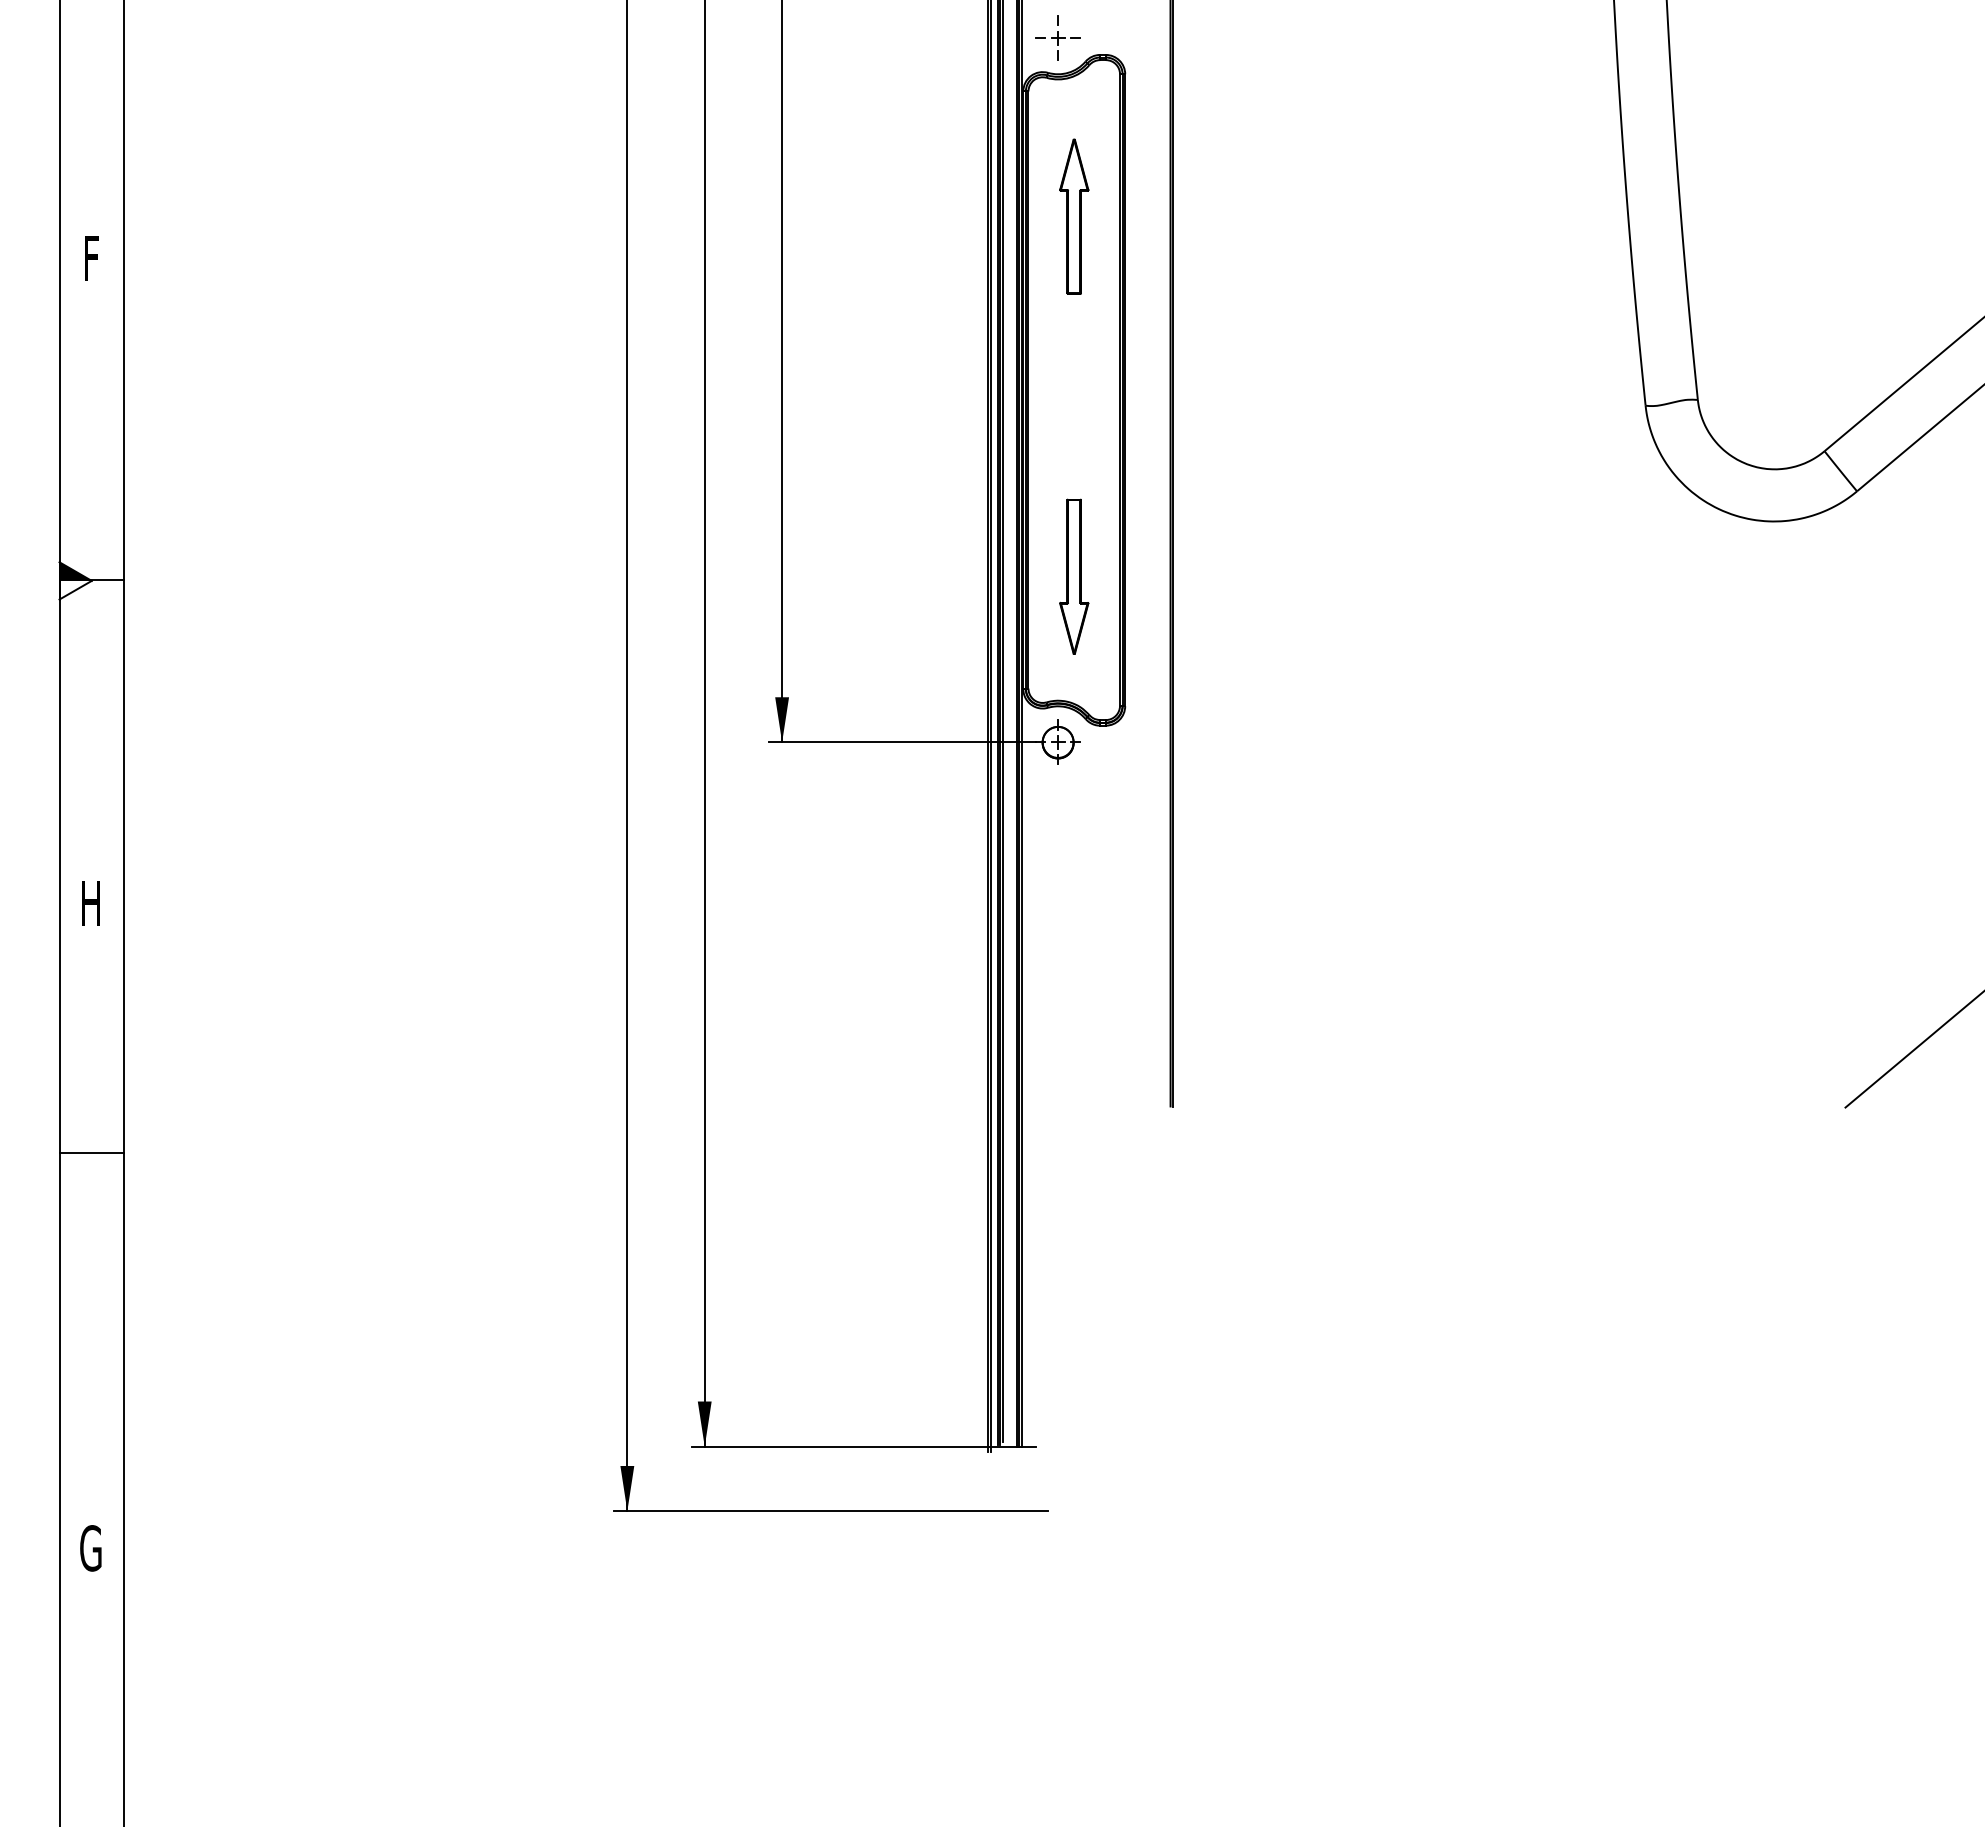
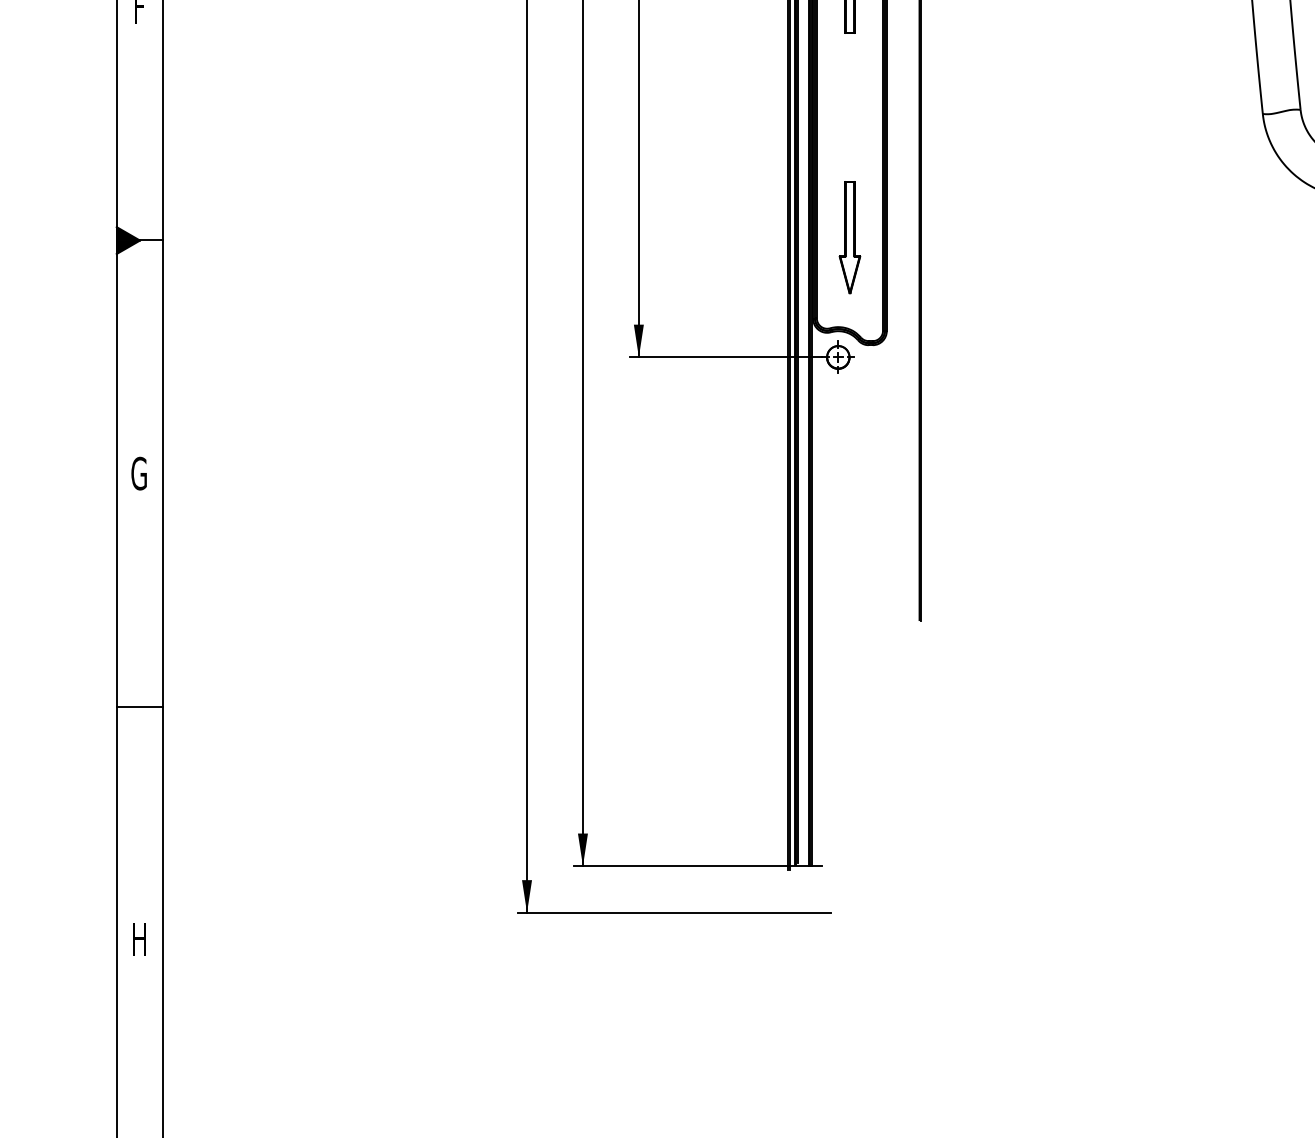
fill: (75, 589) -> (128, 246), added
text: (90, 903) -> (139, 473), H -> G
line: (91, 1152) -> (139, 706), moved
text: (90, 1548) -> (139, 939), G -> H

